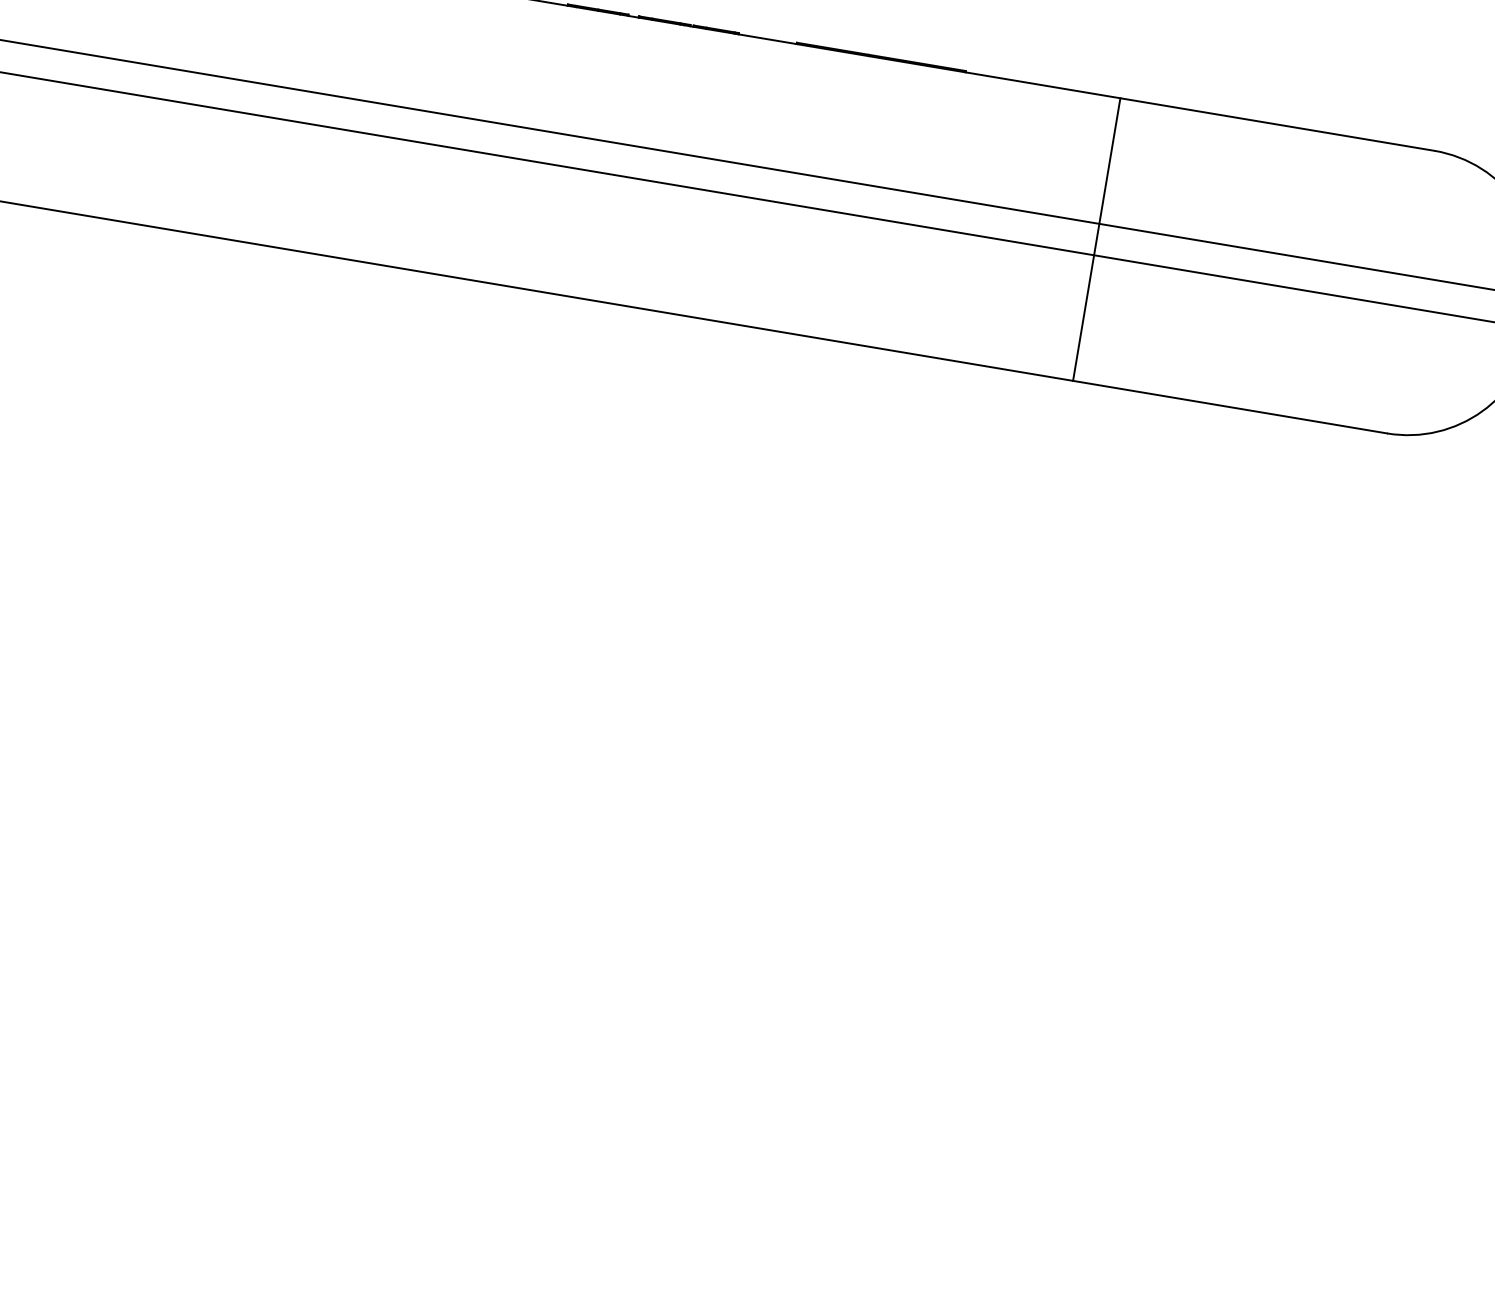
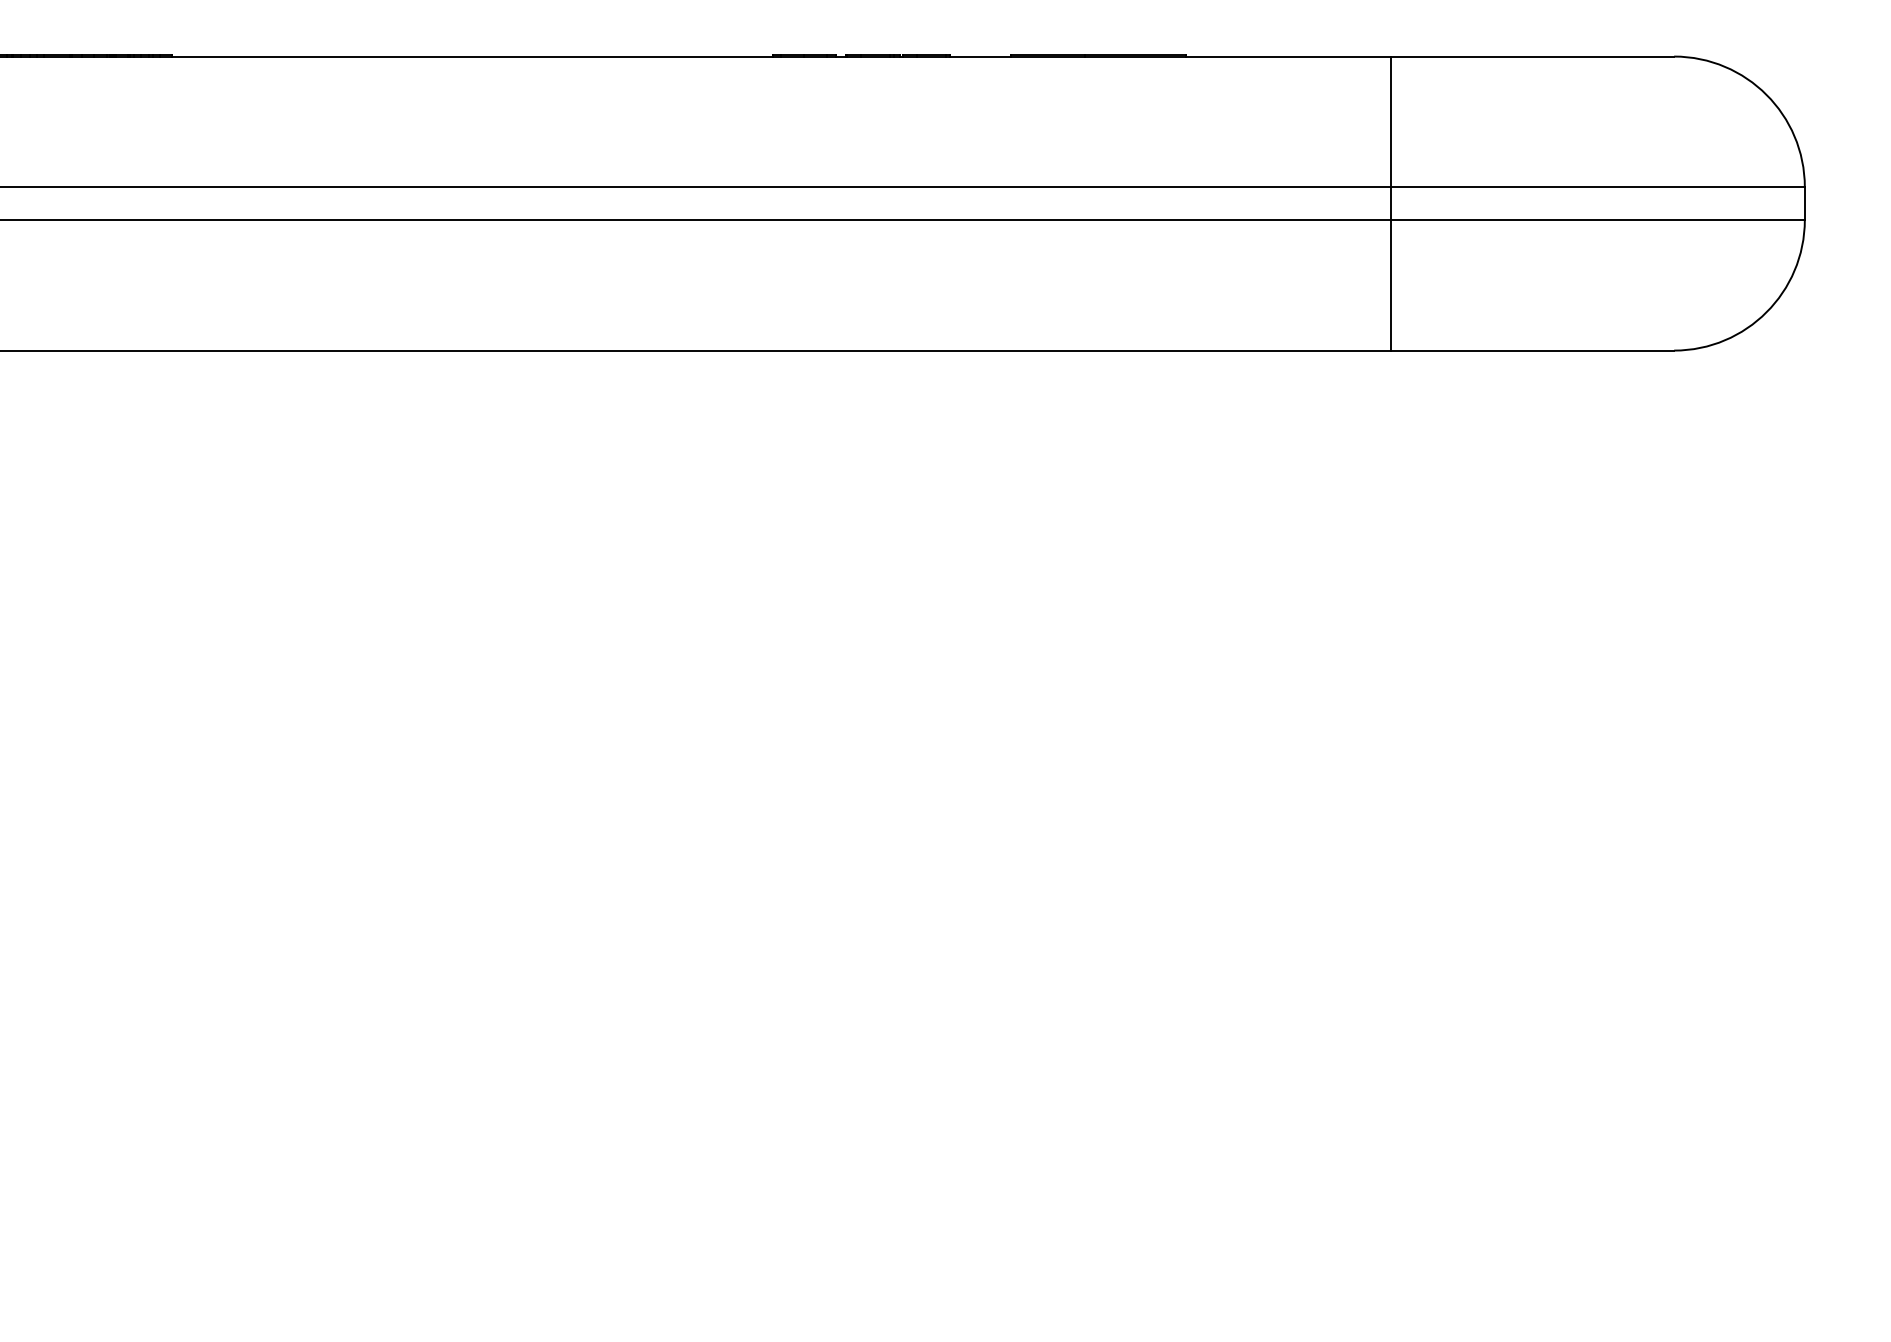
line: (1096, 239) -> (1391, 203), moved

